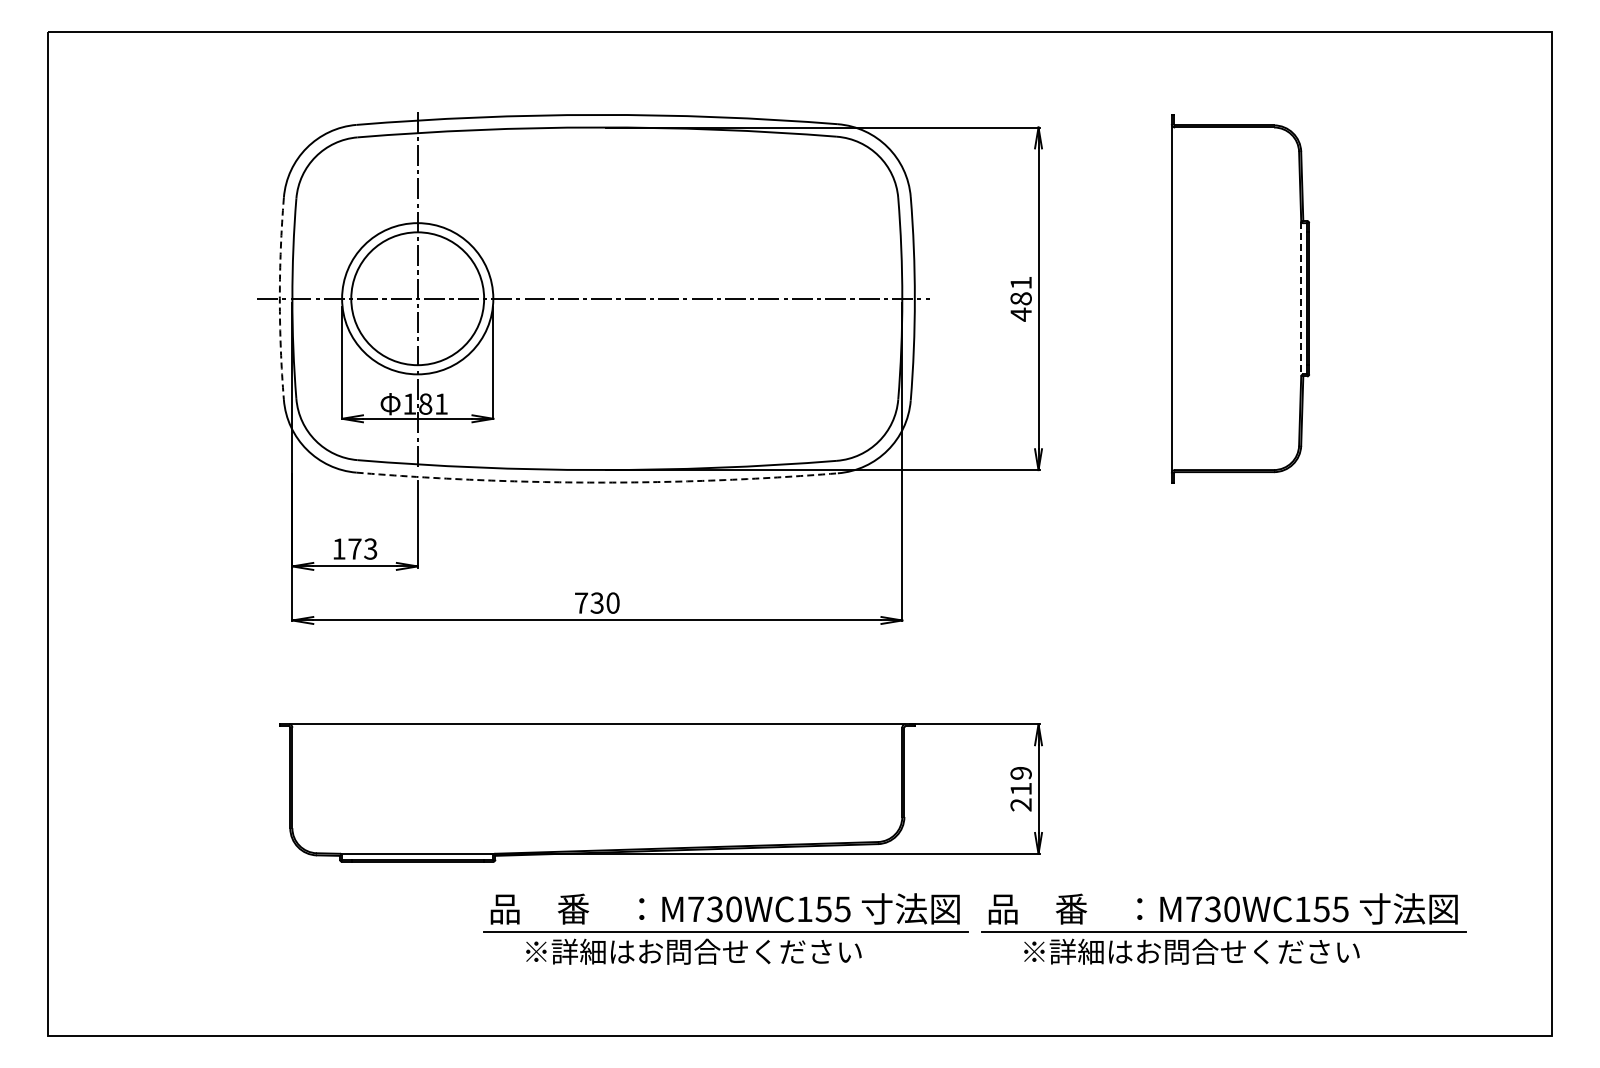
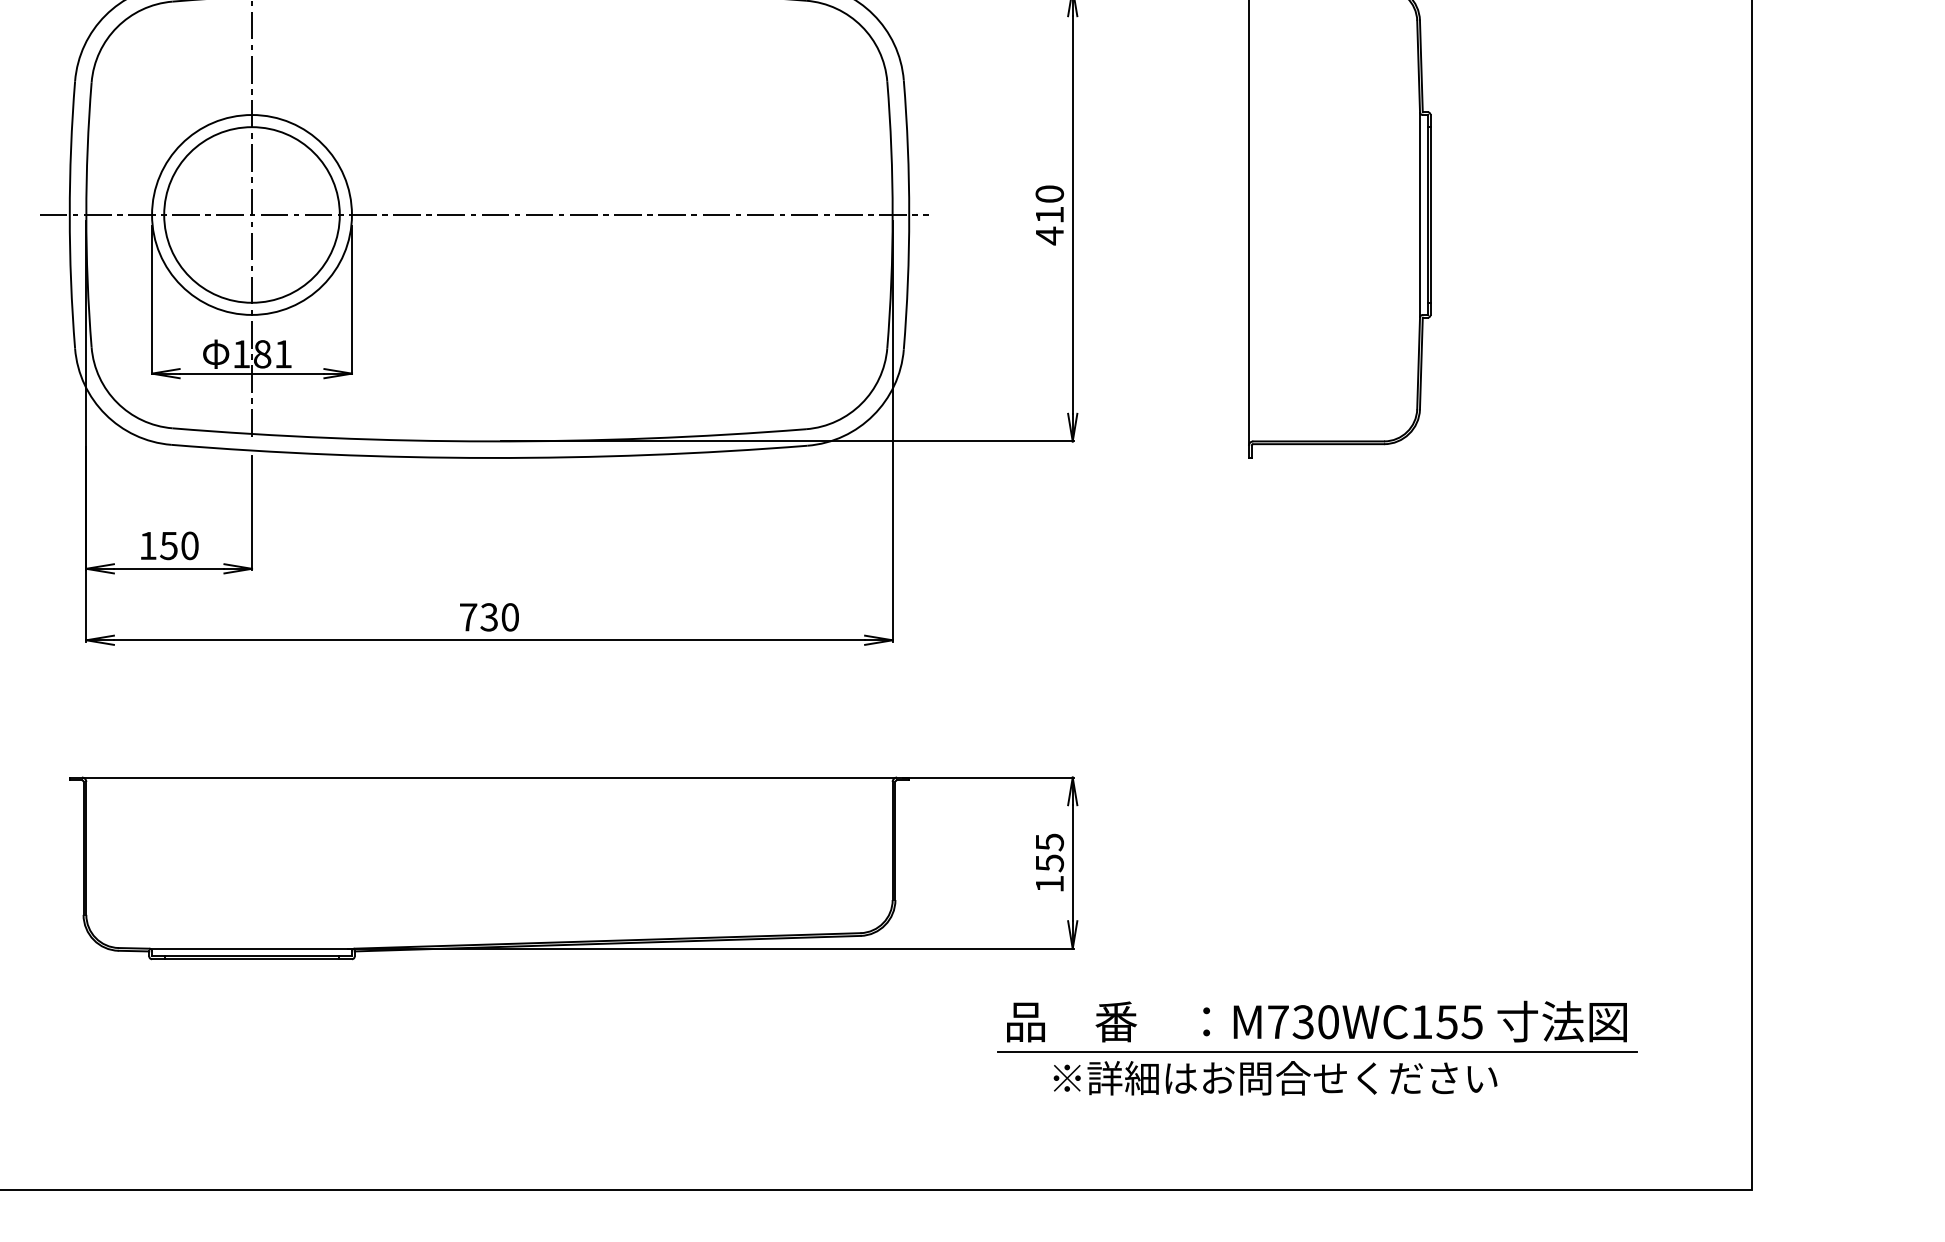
text: (1020, 290) -> (1048, 204), 481 -> 410
arc: (279, 298) -> (69, 214), dashed -> solid
line: (1301, 299) -> (1420, 215), dashed -> solid
arc: (597, 482) -> (489, 457), dashed -> solid
text: (362, 548) -> (179, 545), 173 -> 150
text: (1020, 789) -> (1048, 863), 219 -> 155
part: (725, 928) -> (658, 1047), removed

